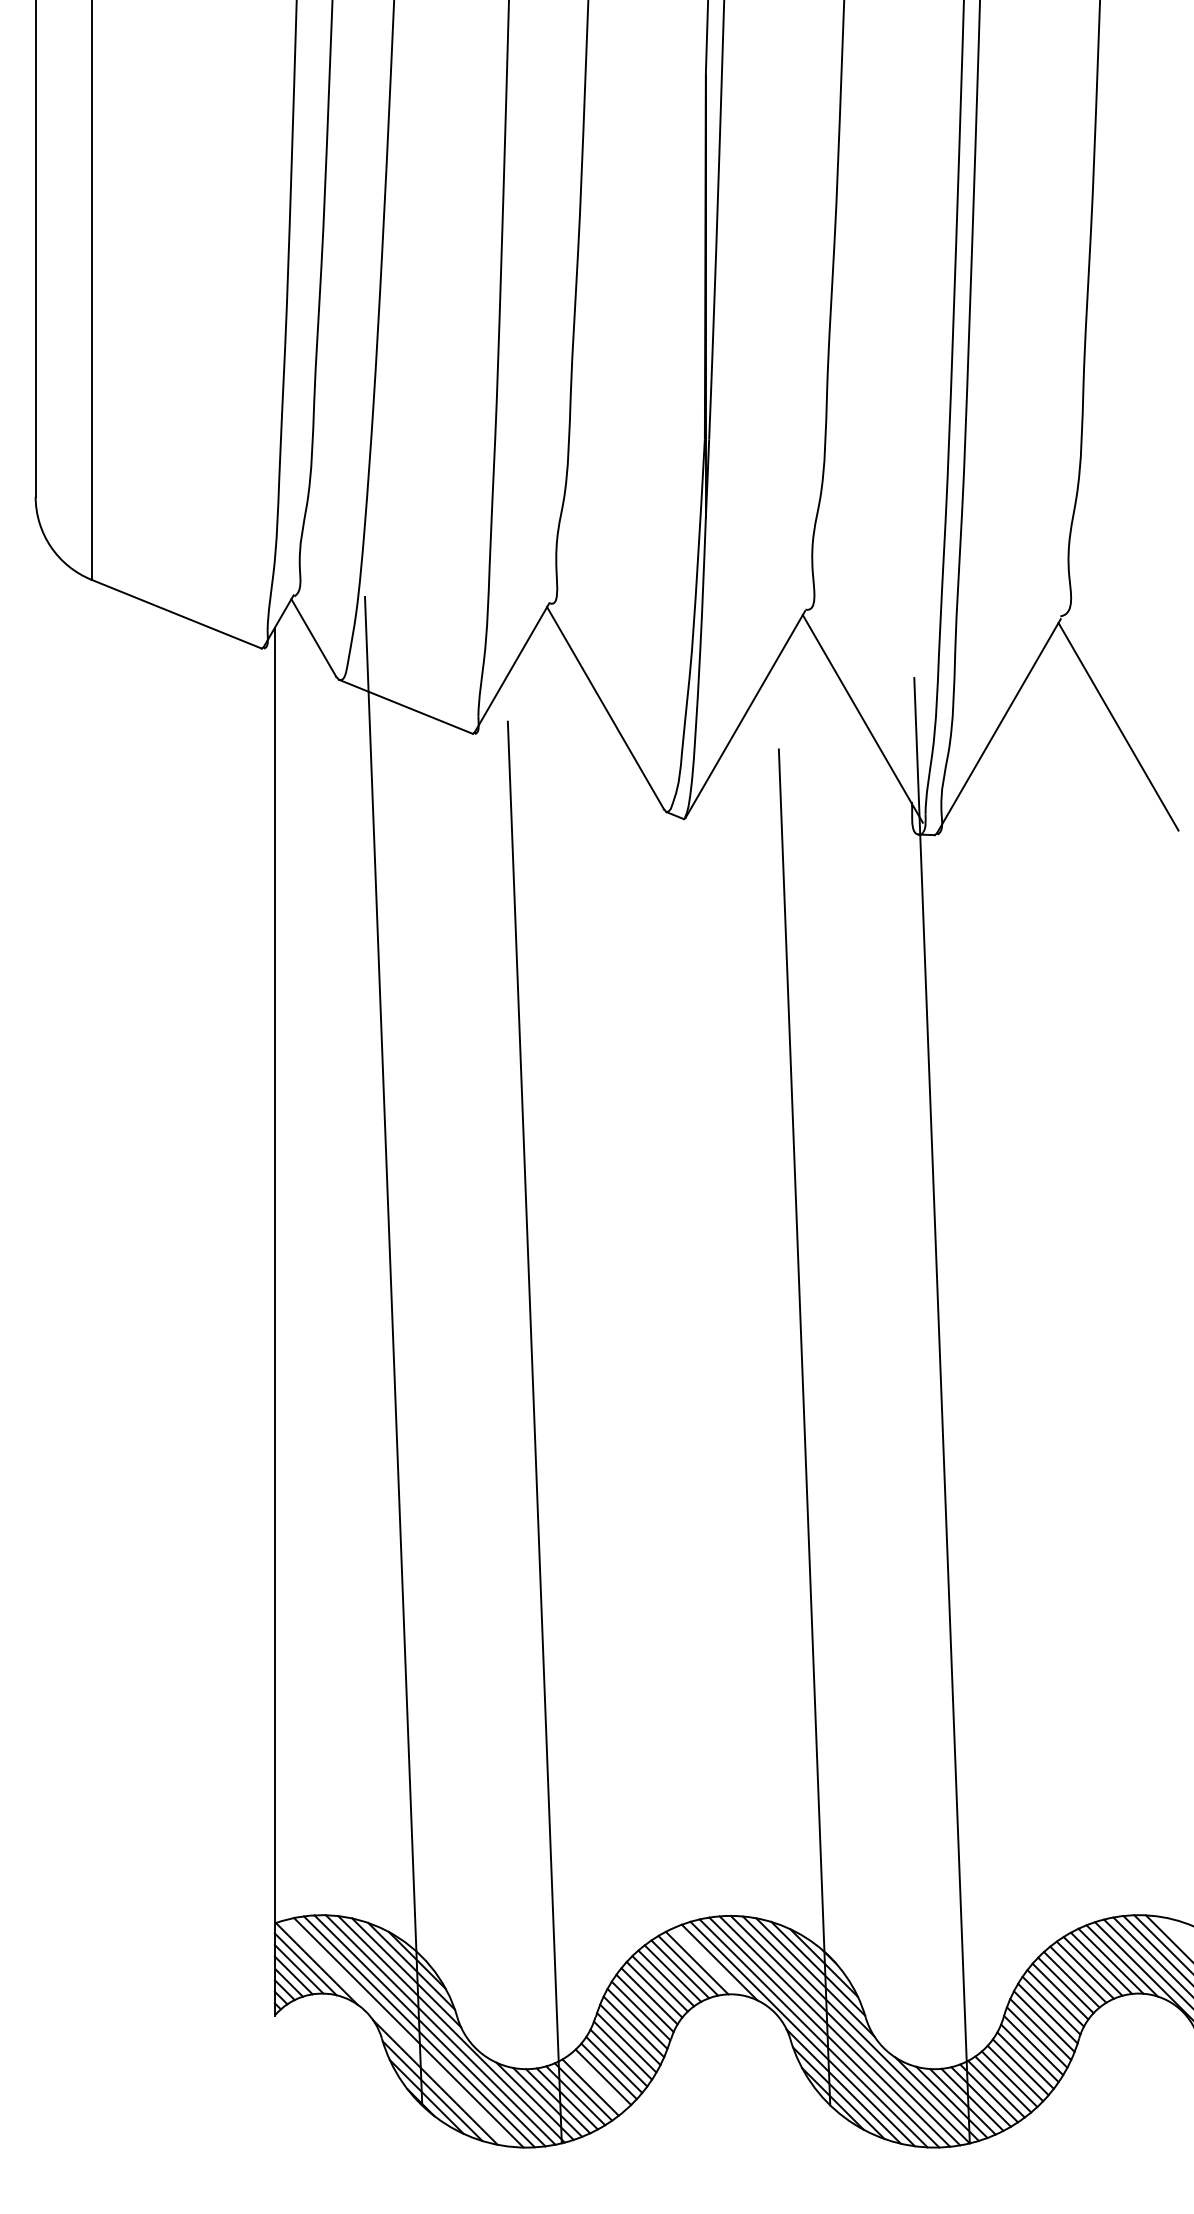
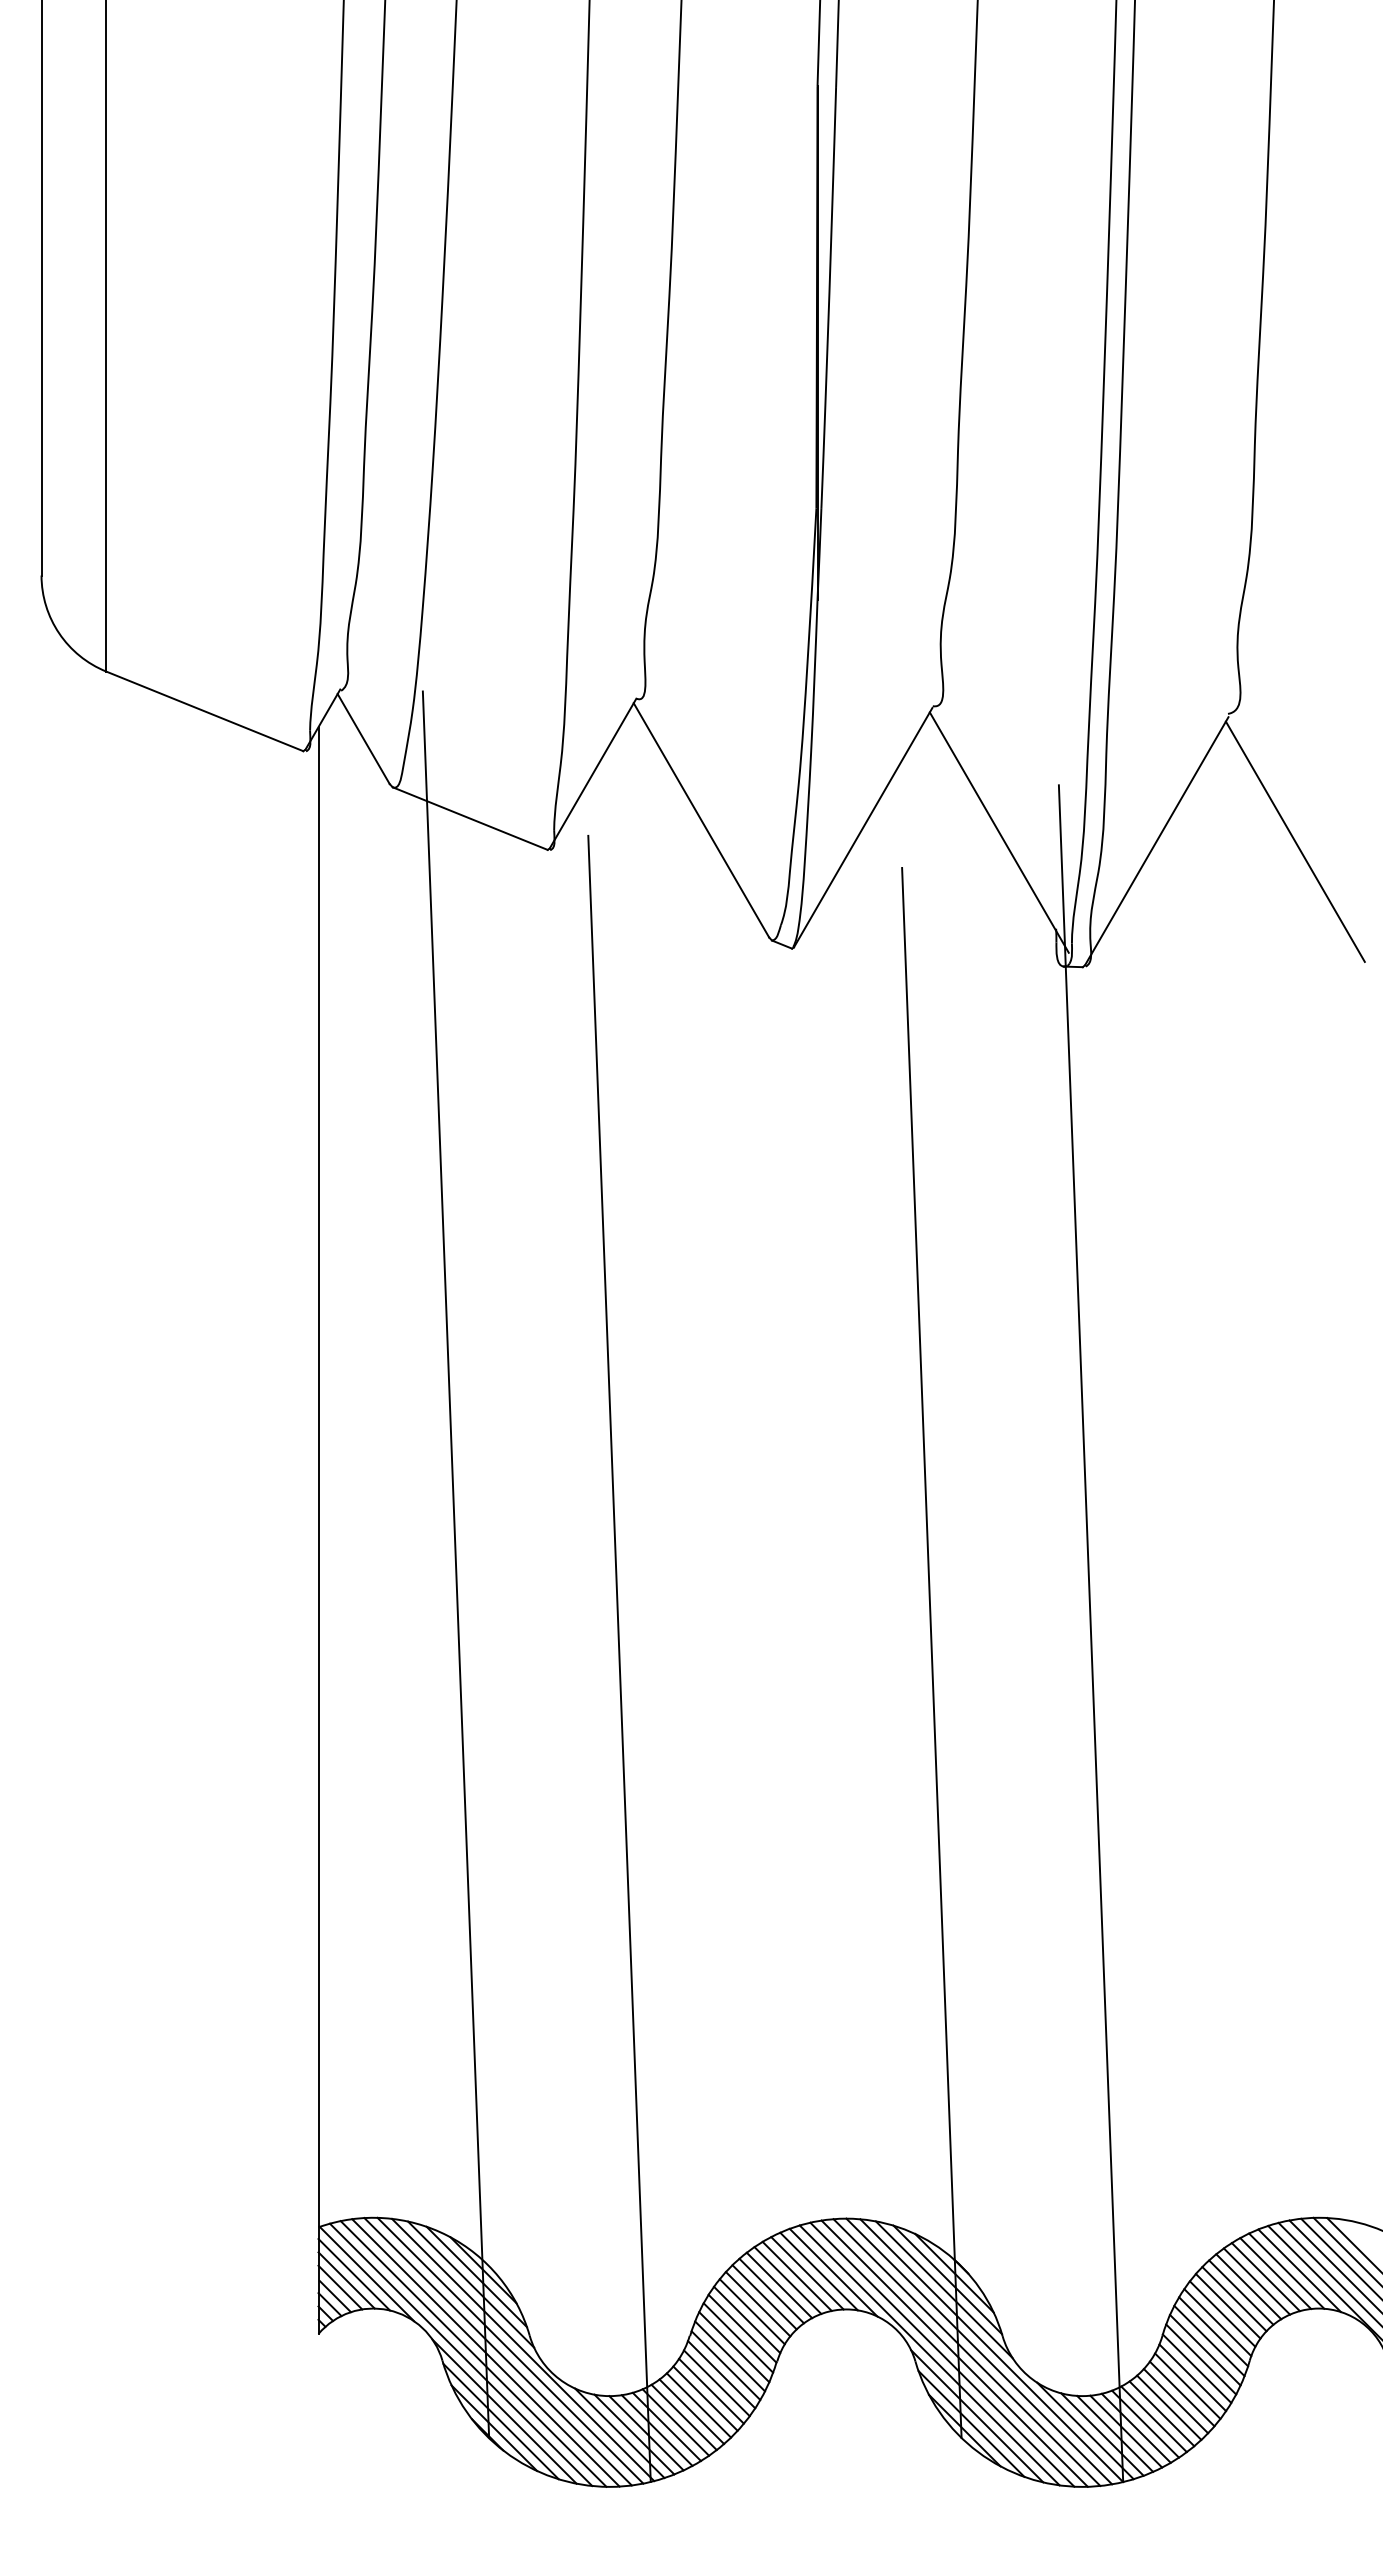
line: (706, 1961) -> (818, 2271), added
line: (397, 2033) -> (460, 2354), added
line: (597, 2082) -> (692, 2411), added

